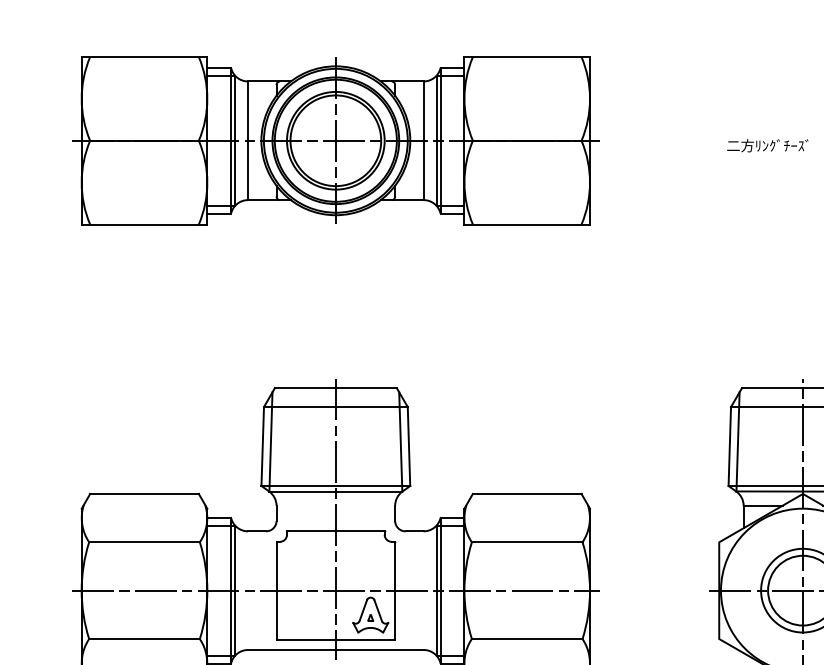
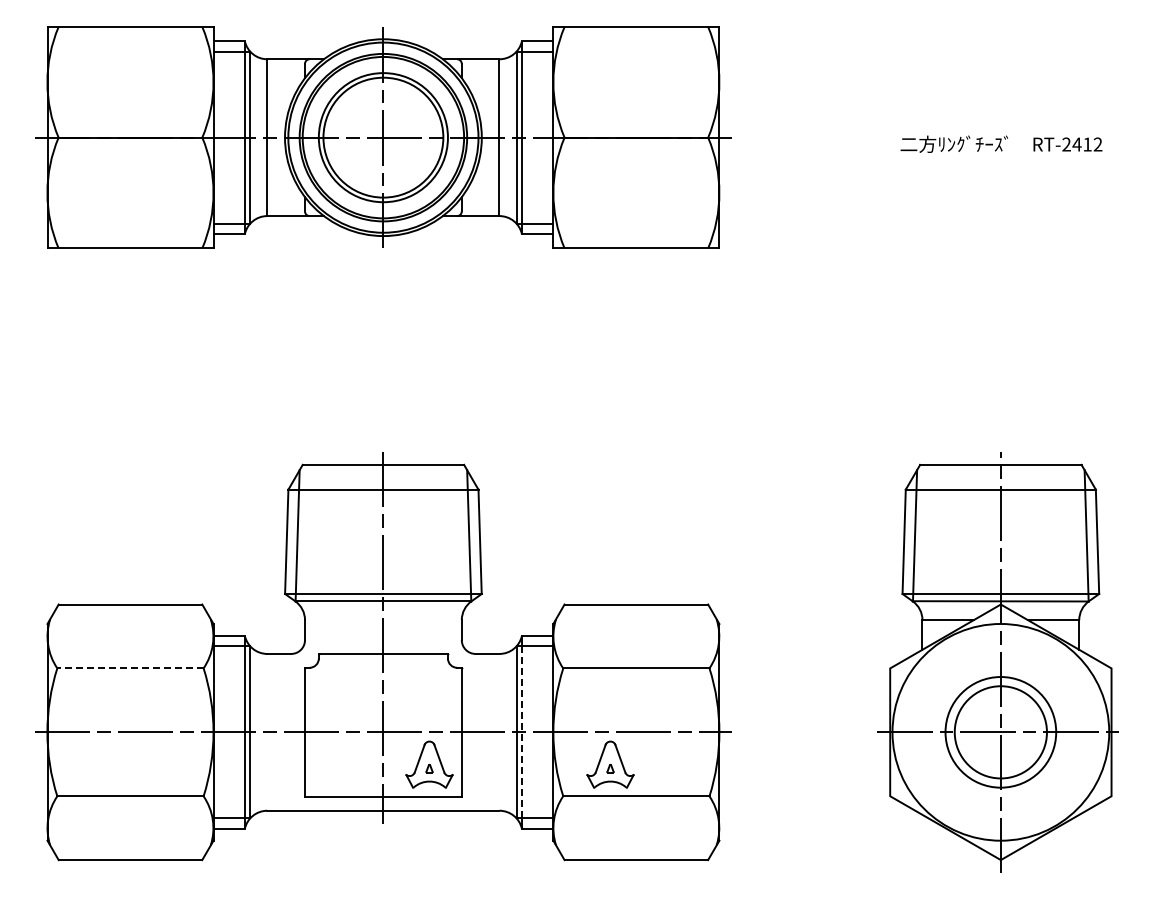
line: (143, 542) -> (129, 668), solid -> dashed
line: (440, 590) -> (521, 732), solid -> dashed
part: (507, 614) -> (610, 764), added

